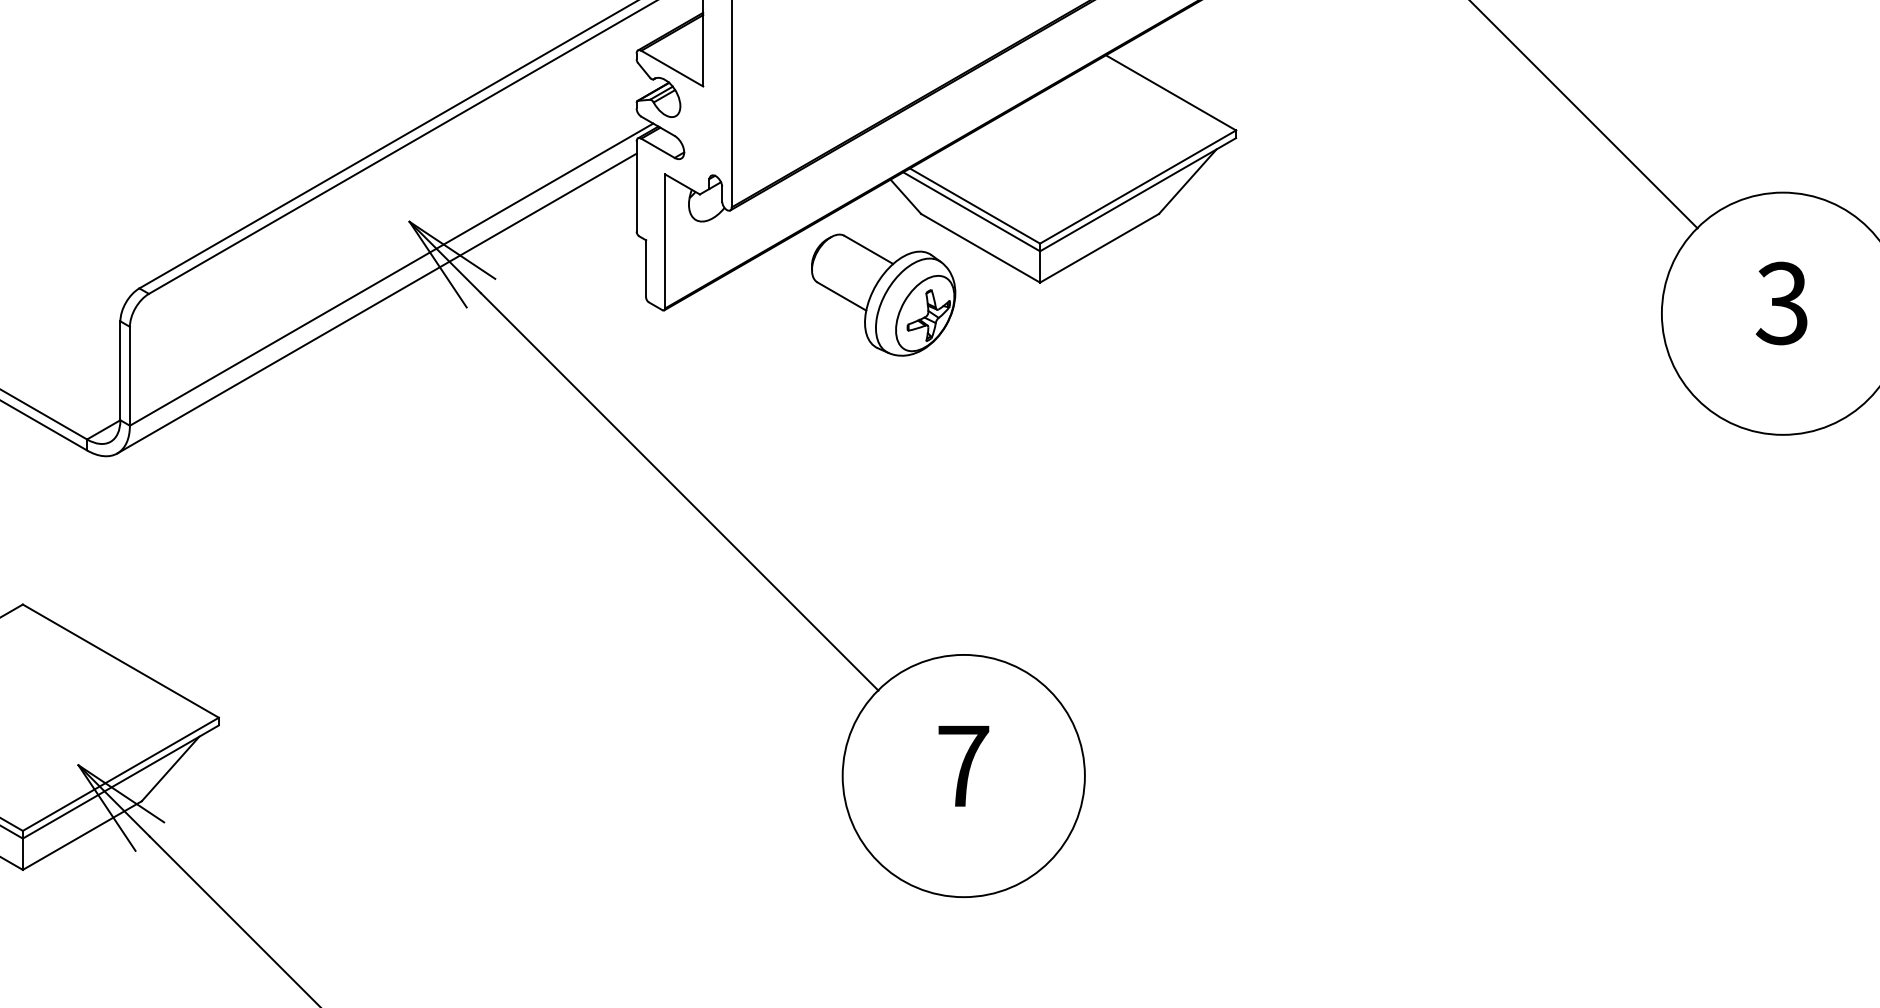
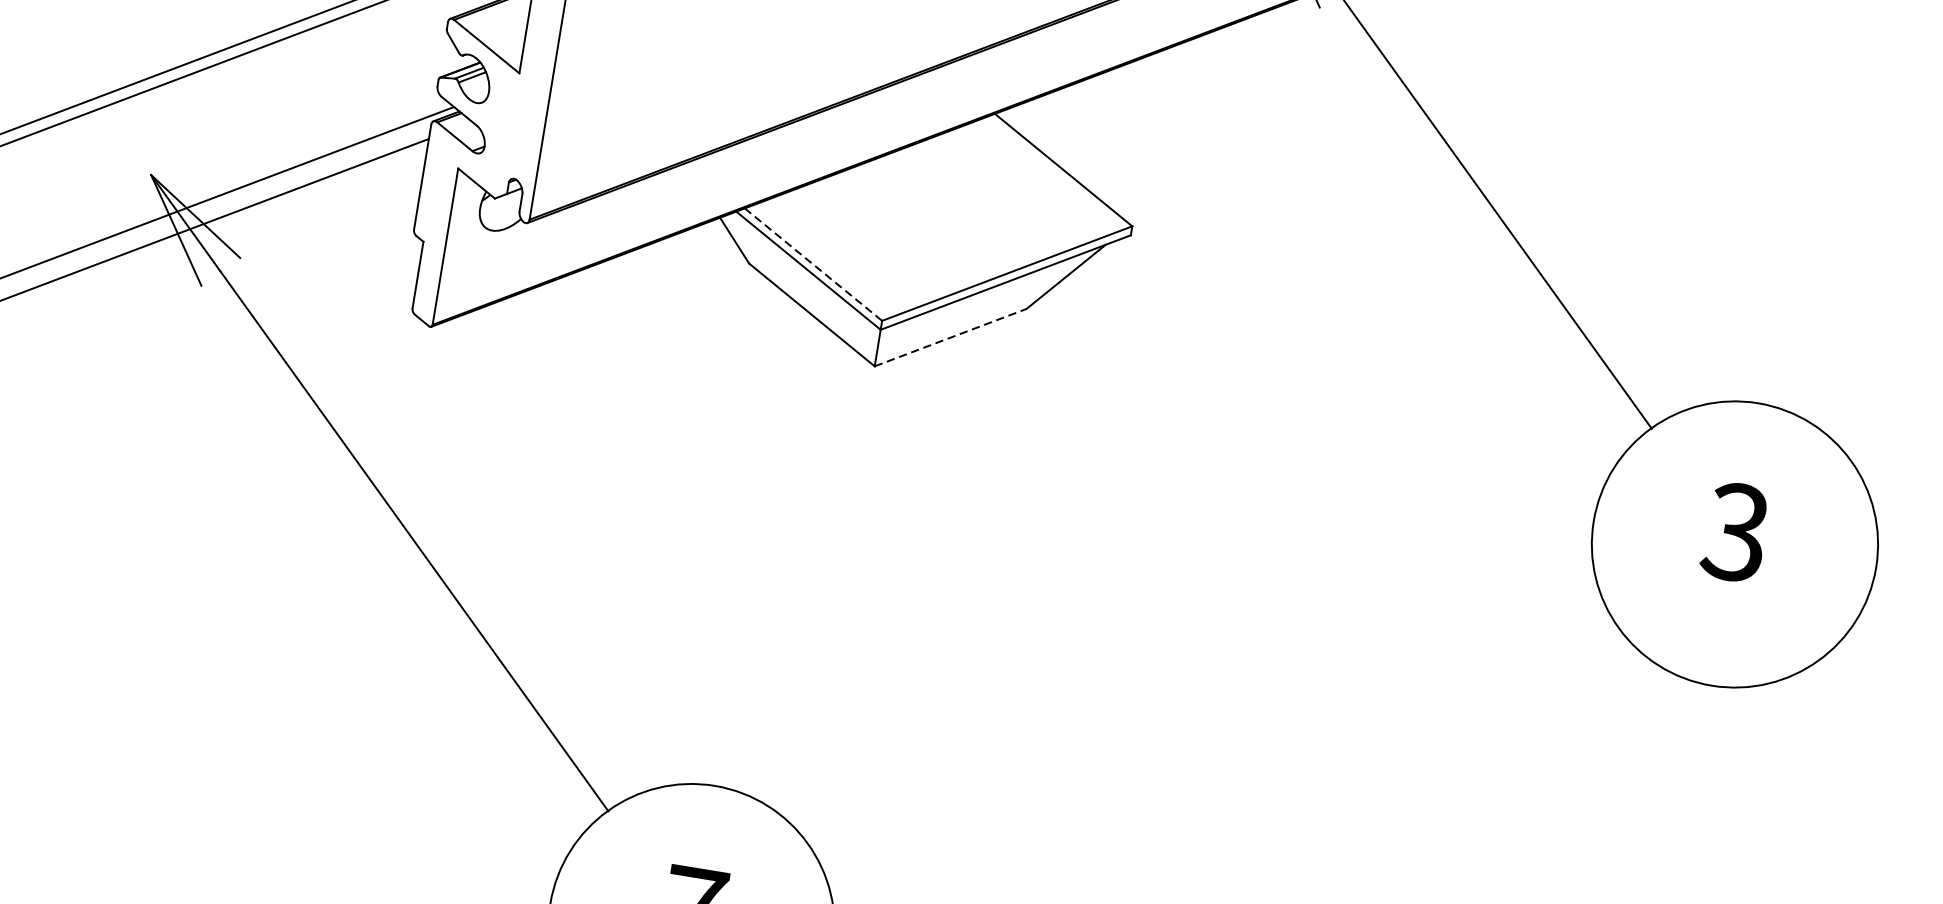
line: (975, 206) -> (813, 265), solid -> dashed
line: (1099, 248) -> (950, 337), solid -> dashed
part: (883, 294) -> (689, 350), removed

